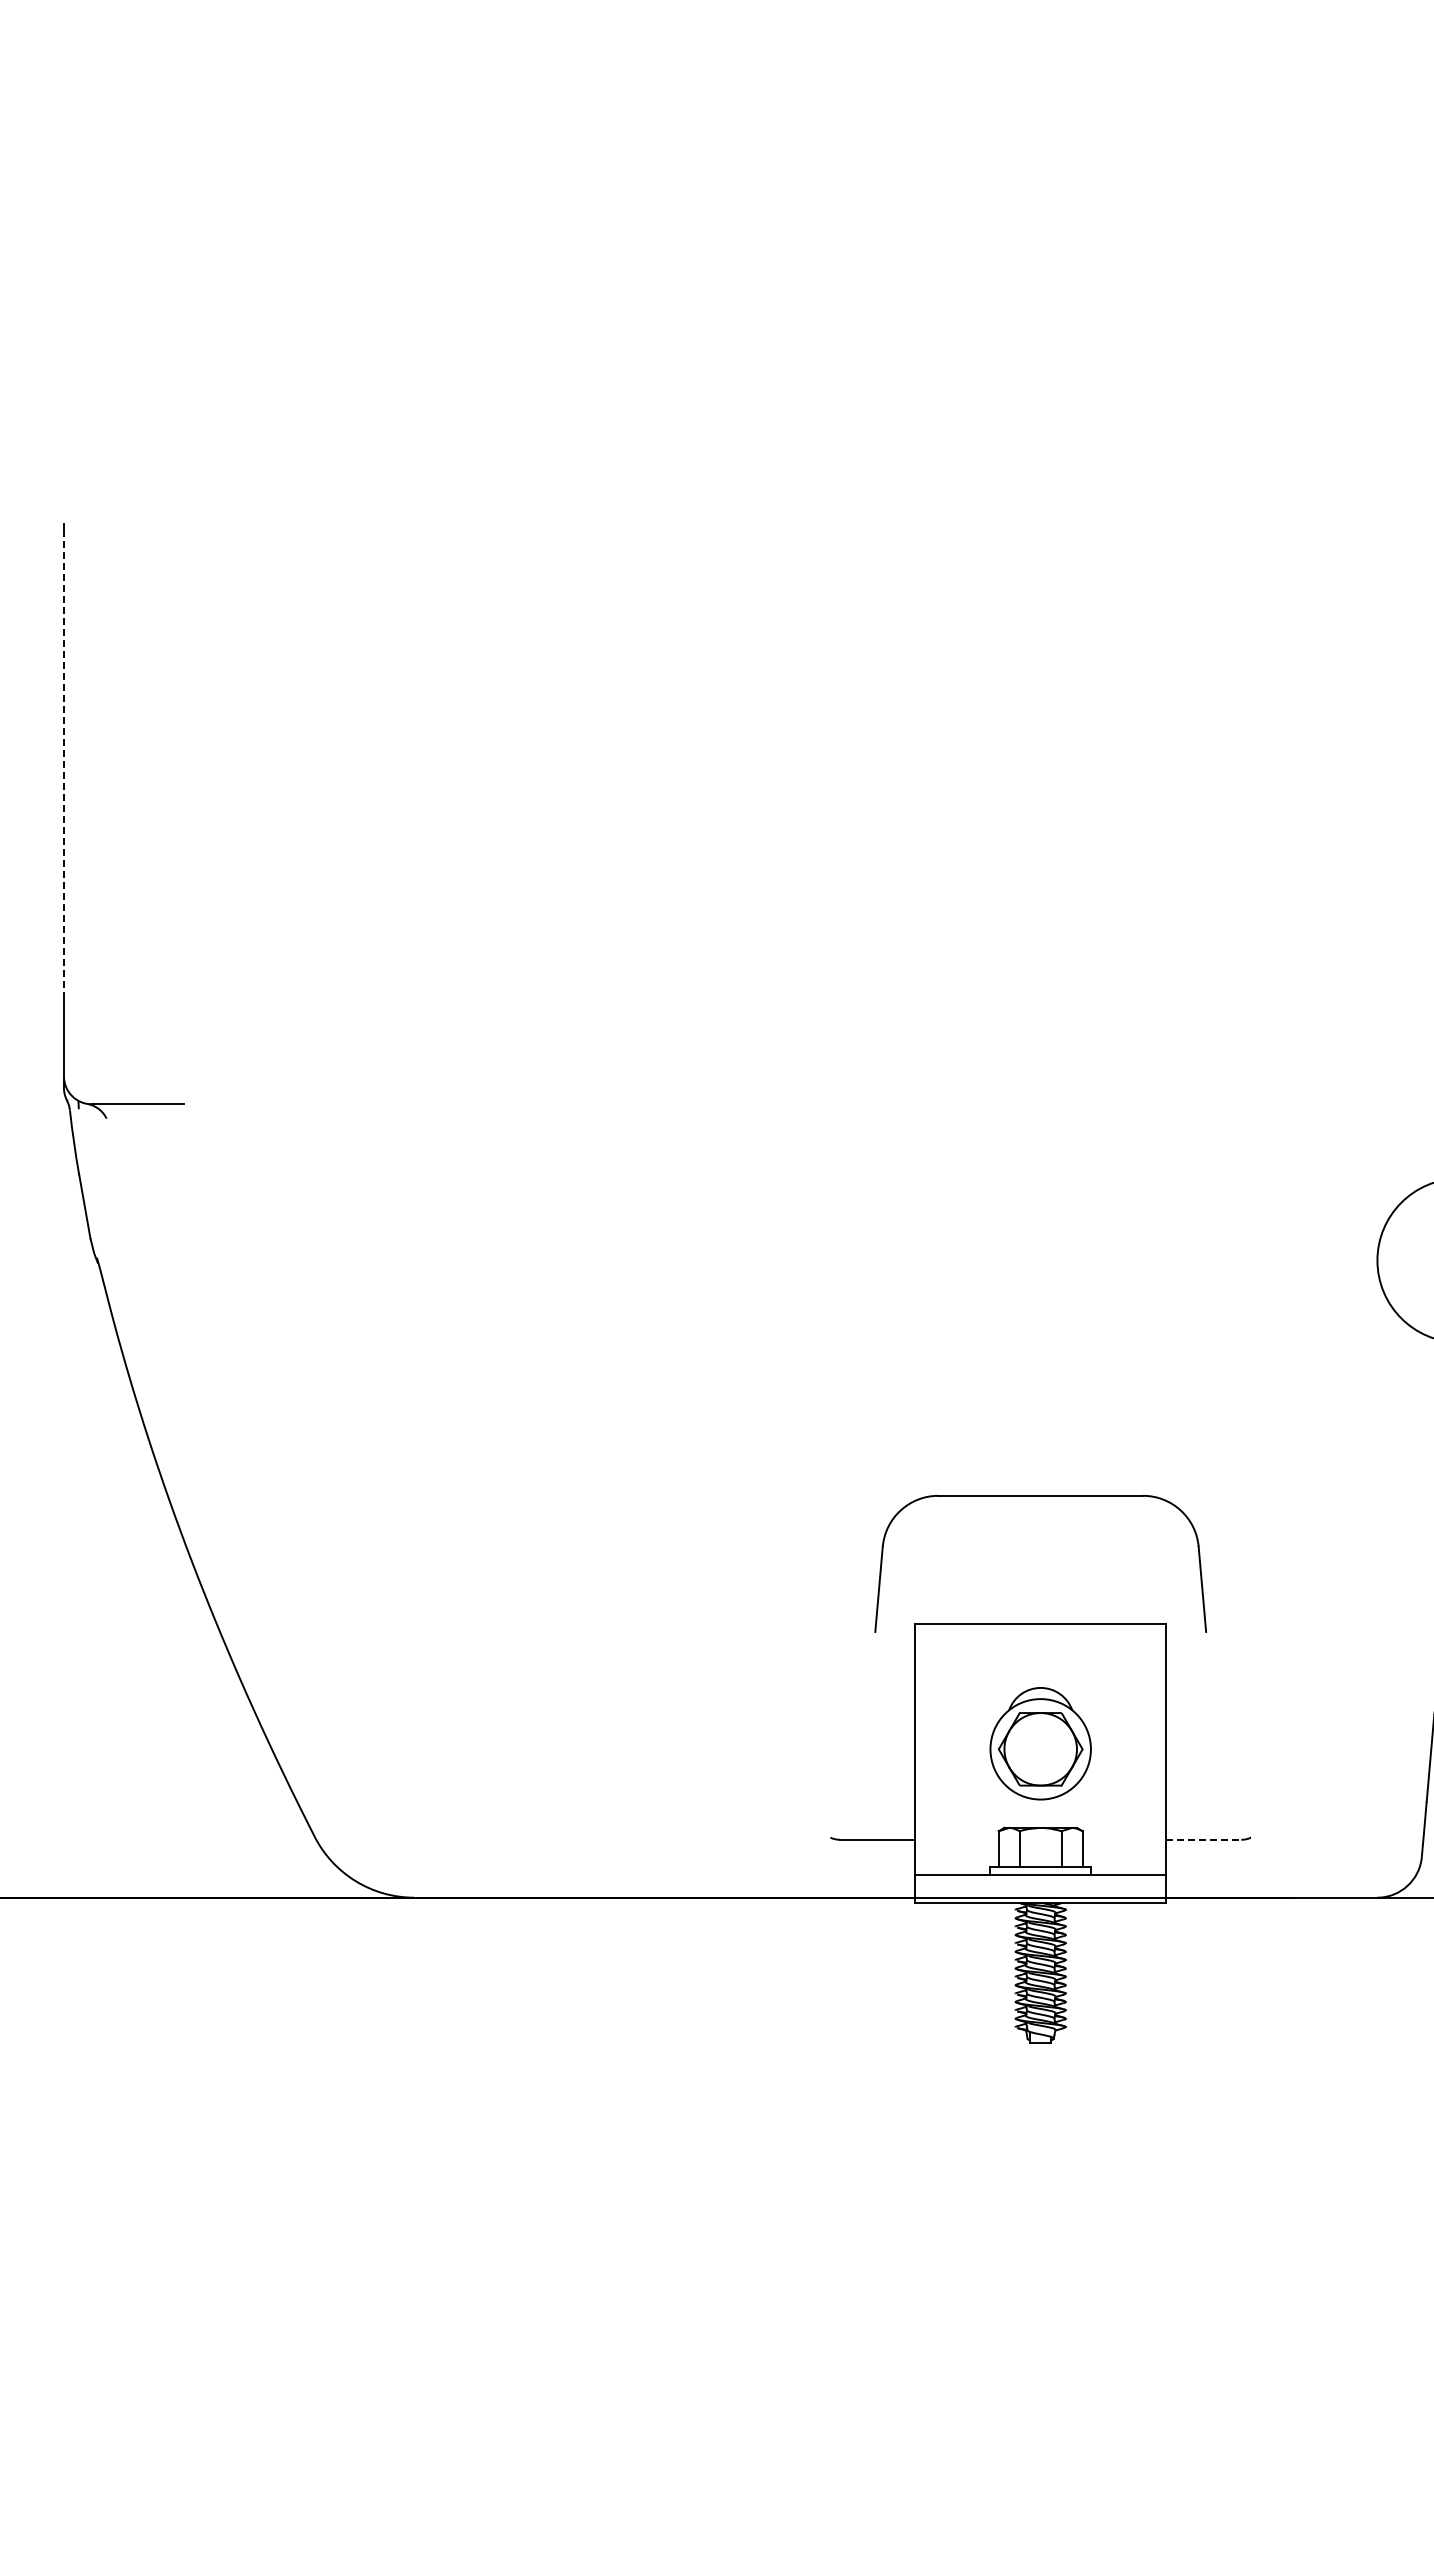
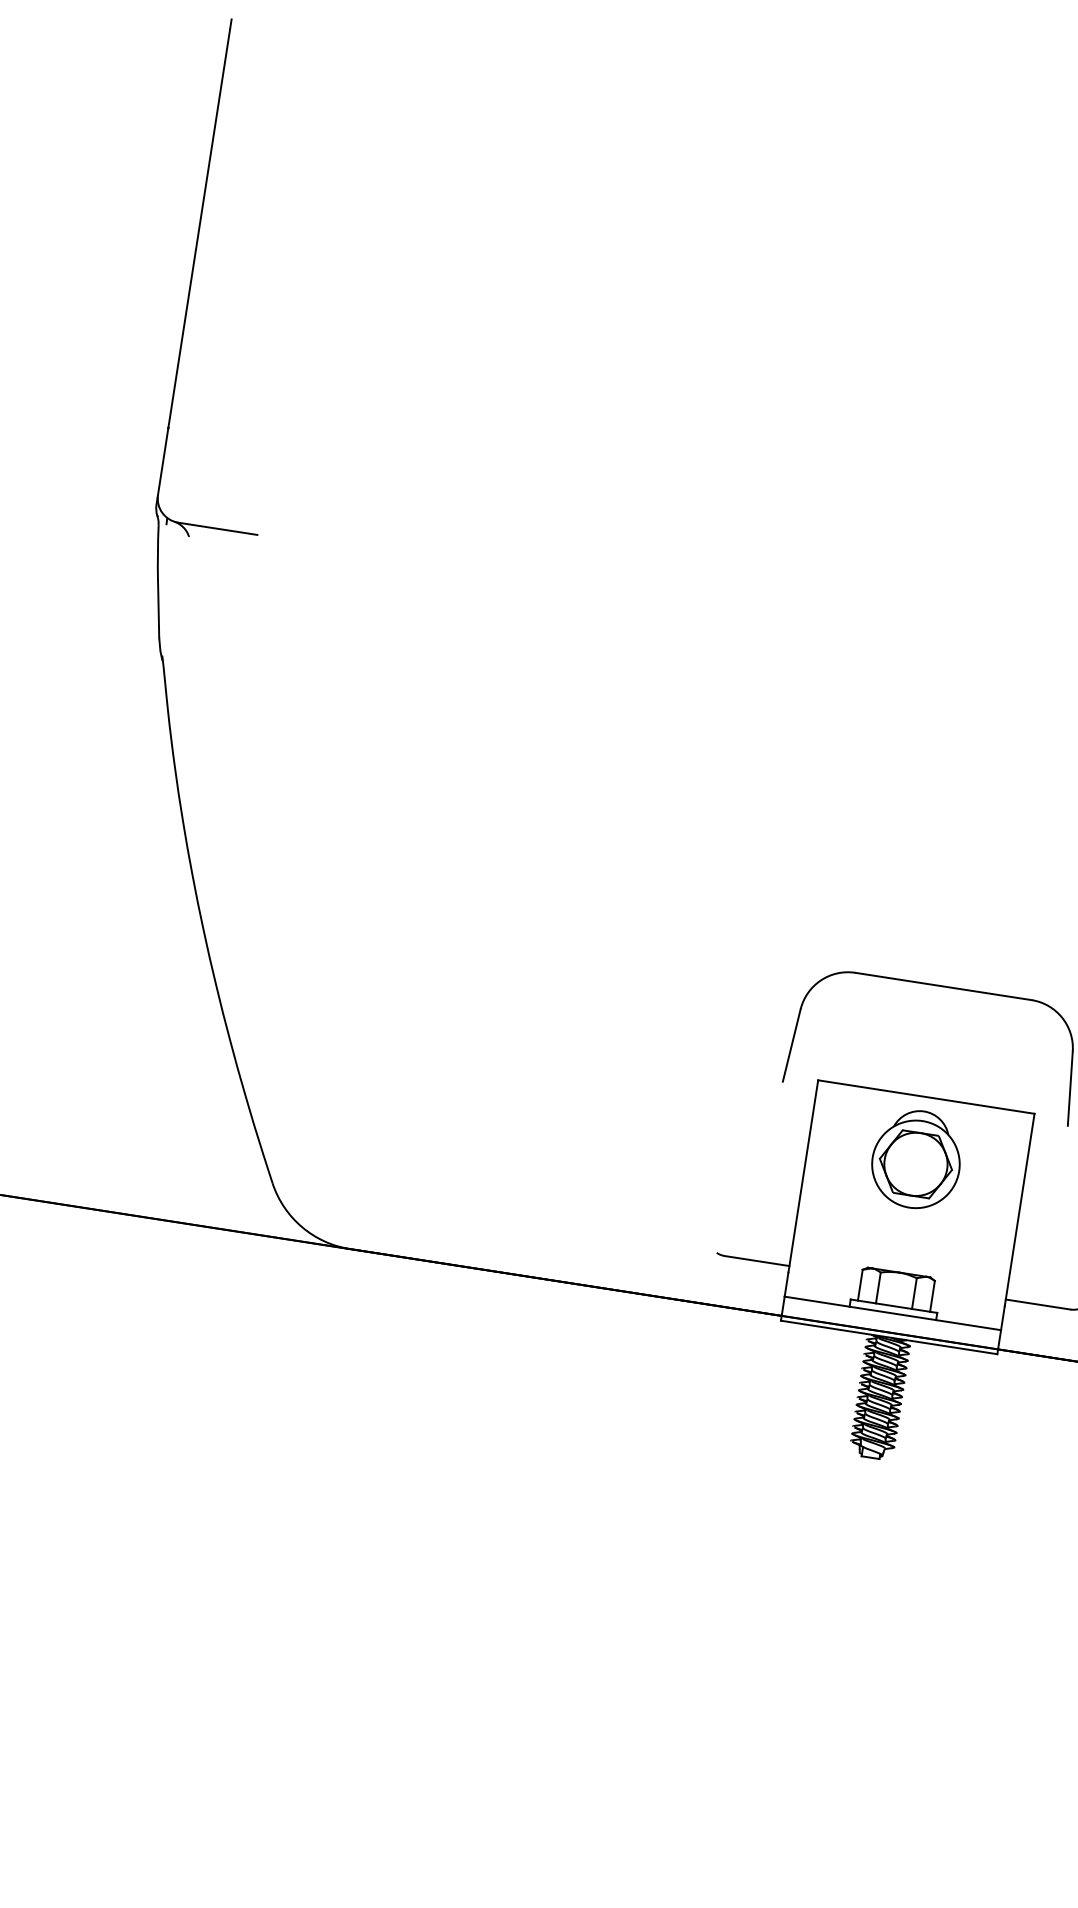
line: (63, 766) -> (198, 227), dashed -> solid
part: (1040, 1743) -> (916, 1159), moved
line: (1203, 1839) -> (1037, 1304), dashed -> solid

